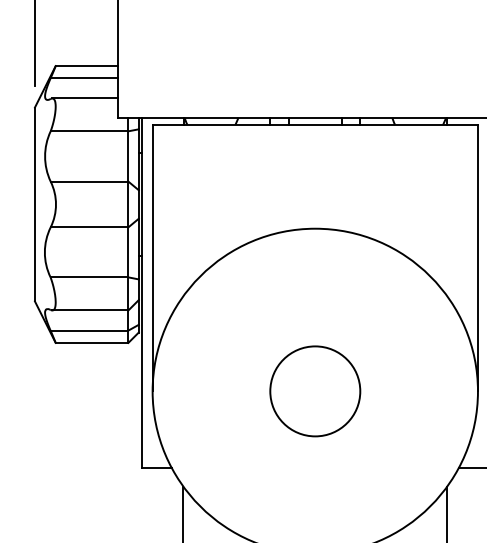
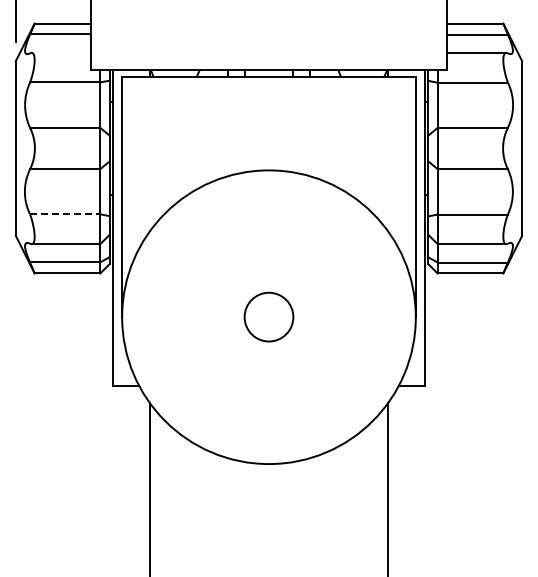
line: (84, 98) -> (60, 52), removed
line: (89, 277) -> (65, 214), solid -> dashed
circle: (314, 390) -> (268, 316), size x0.6

